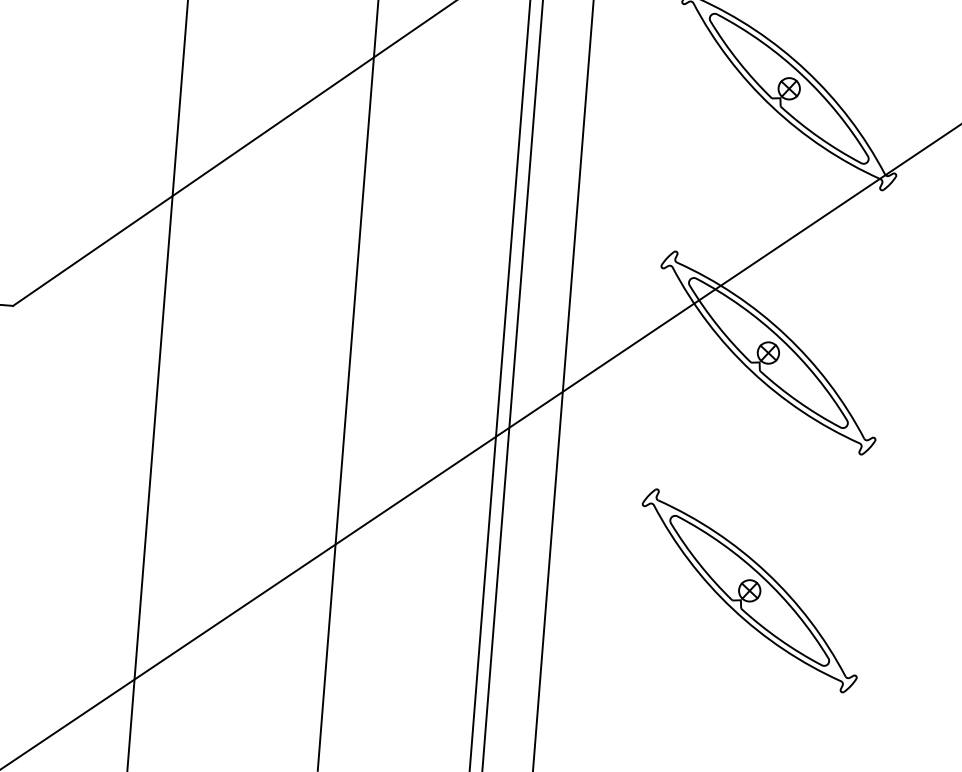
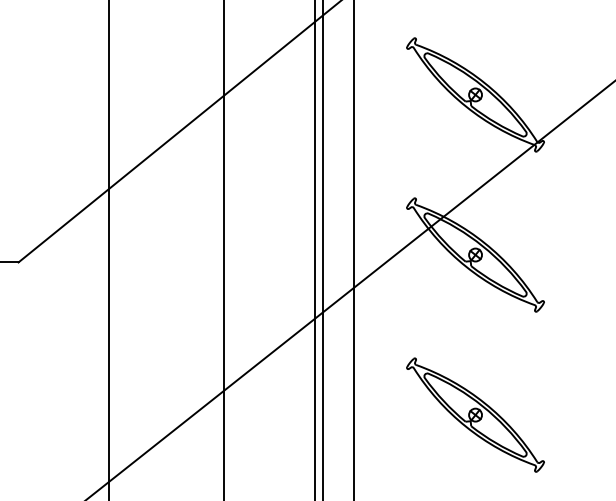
part: (749, 589) -> (475, 414), moved

